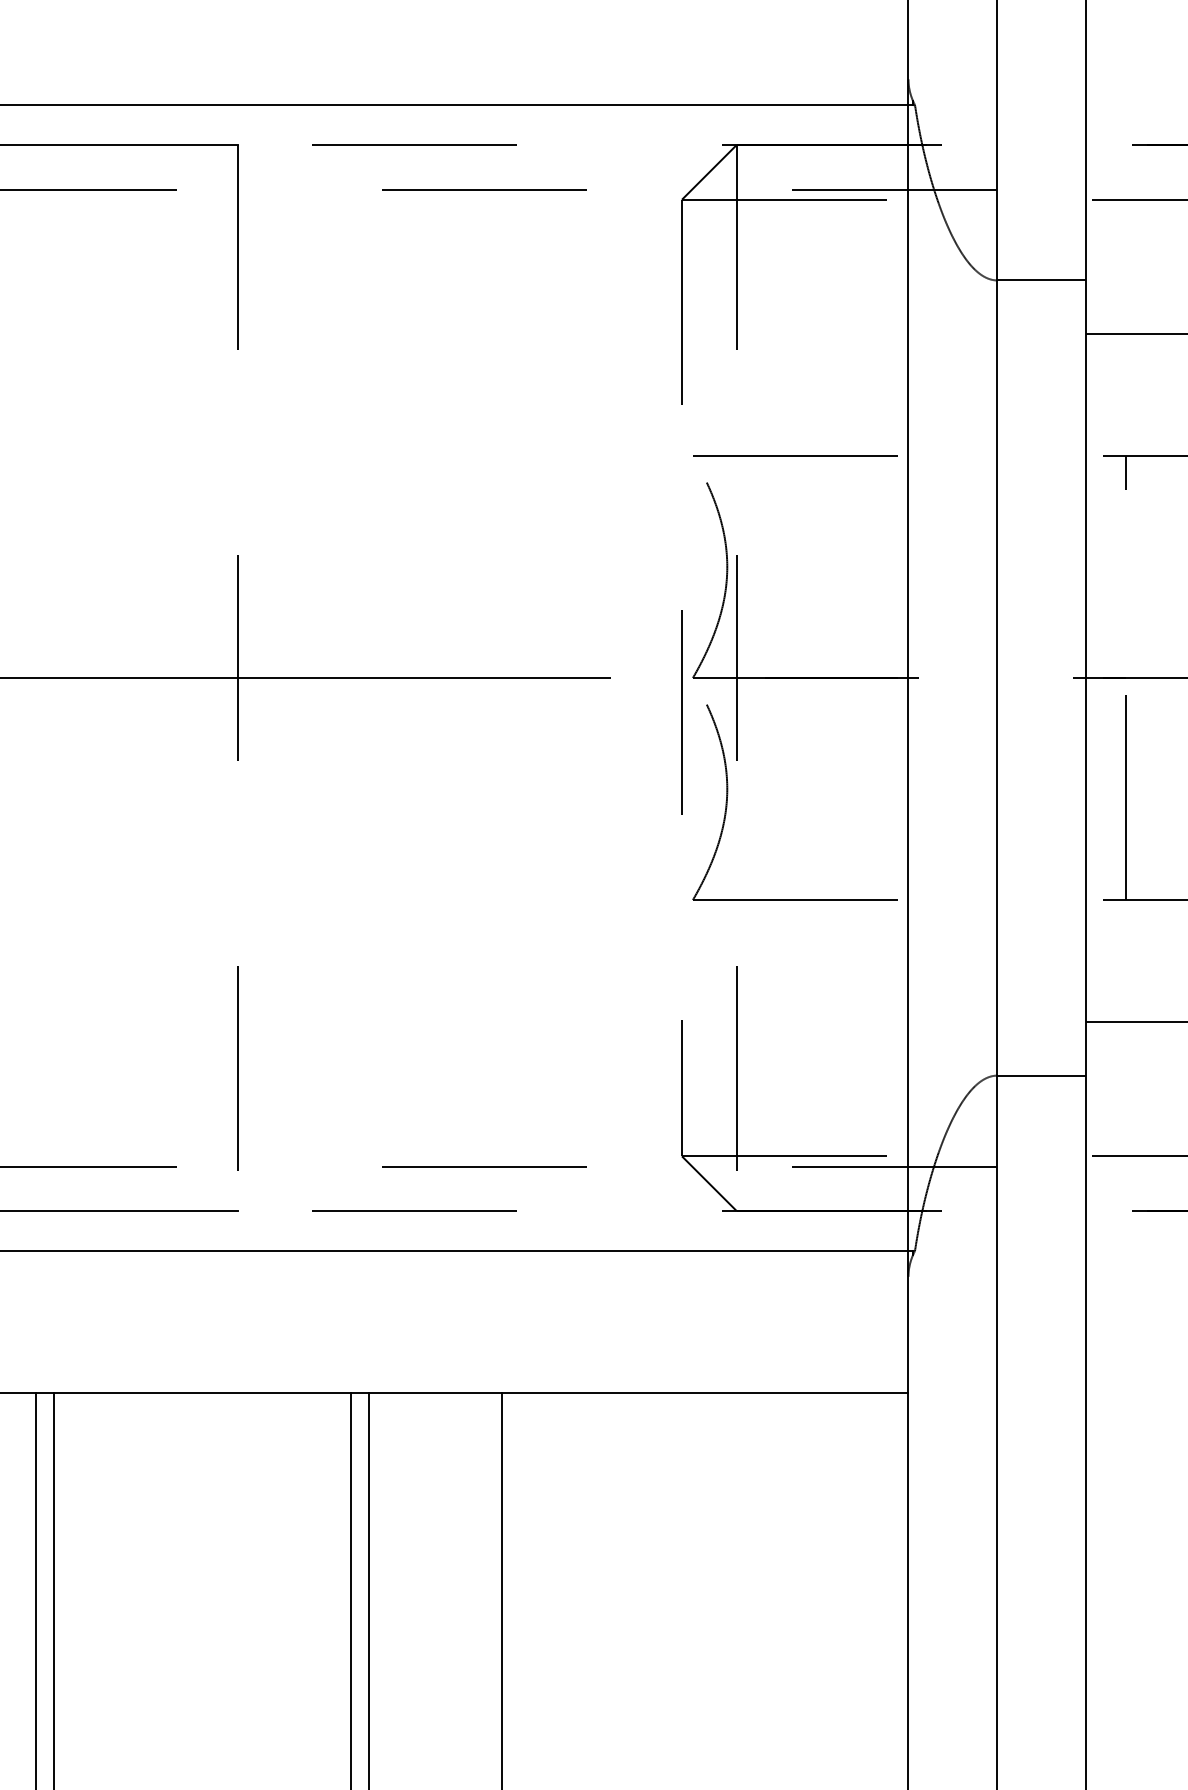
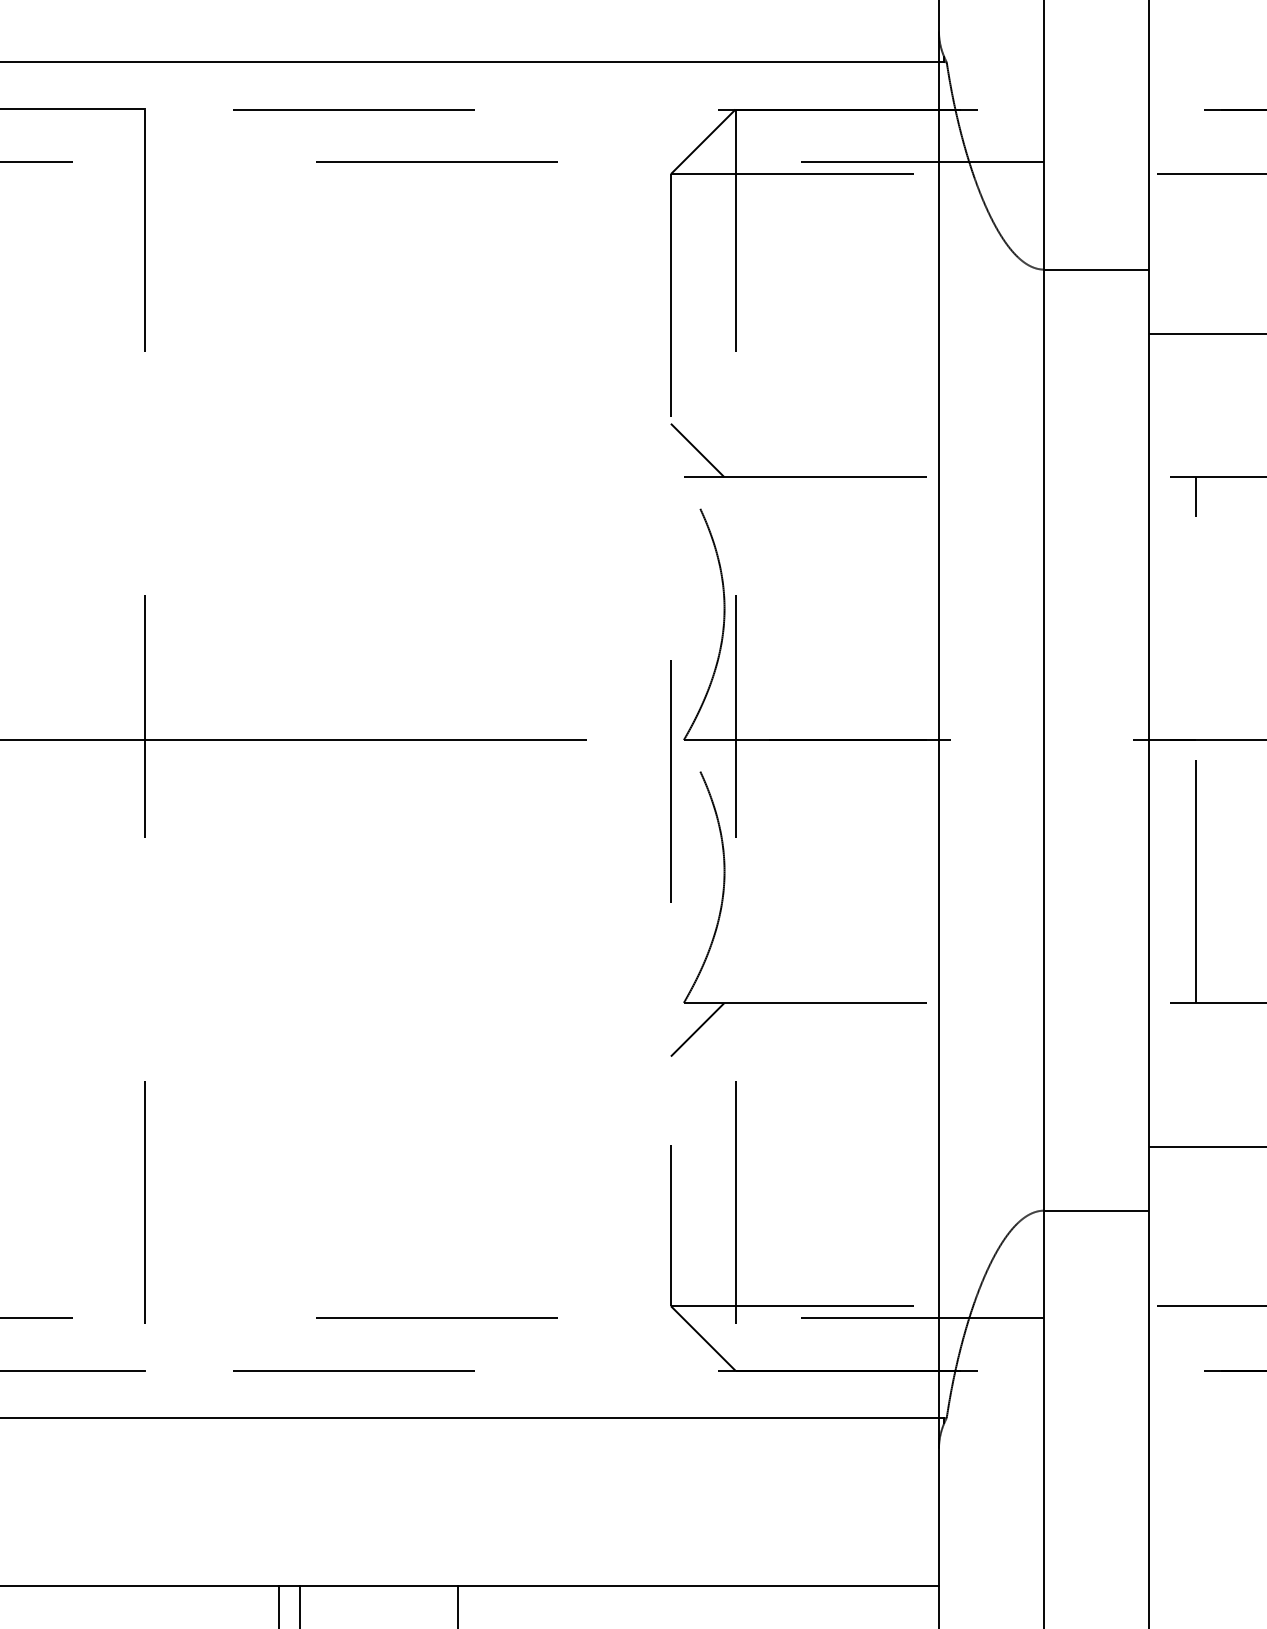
line: (704, 432) -> (697, 449), added
line: (704, 922) -> (697, 1029), added

